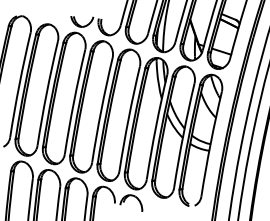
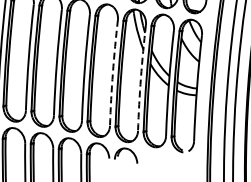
arc: (128, 118) -> (112, 72), solid -> dashed
arc: (156, 126) -> (141, 77), solid -> dashed

